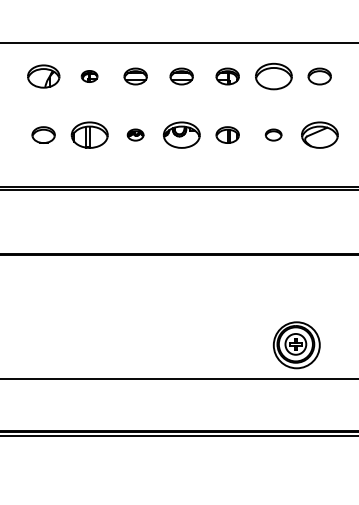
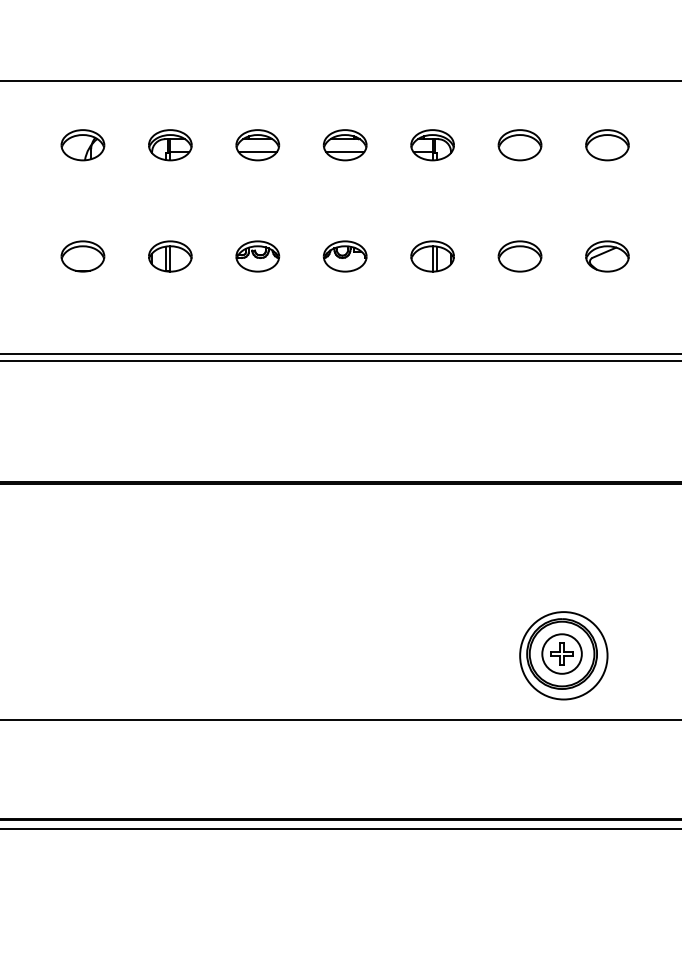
part: (43, 76) -> (82, 145), size x0.71
part: (89, 76) -> (170, 145), size x1.43
part: (273, 76) -> (519, 145), size x0.62
part: (89, 134) -> (170, 255), size x0.62
part: (135, 134) -> (257, 255), size x1.43
part: (181, 134) -> (344, 255), size x0.62
part: (273, 134) -> (519, 255), size x1.43
part: (319, 134) -> (606, 255), size x0.62

